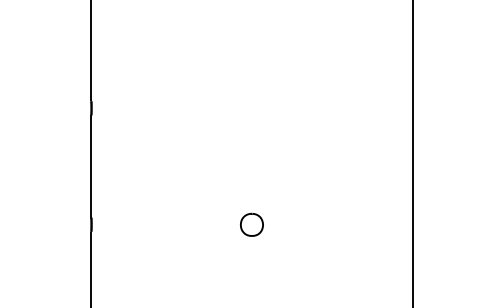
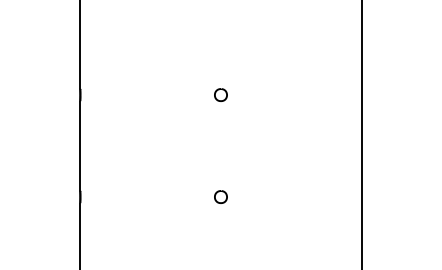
part: (251, 107) -> (220, 94), added
part: (251, 224) -> (220, 196), size x0.62

